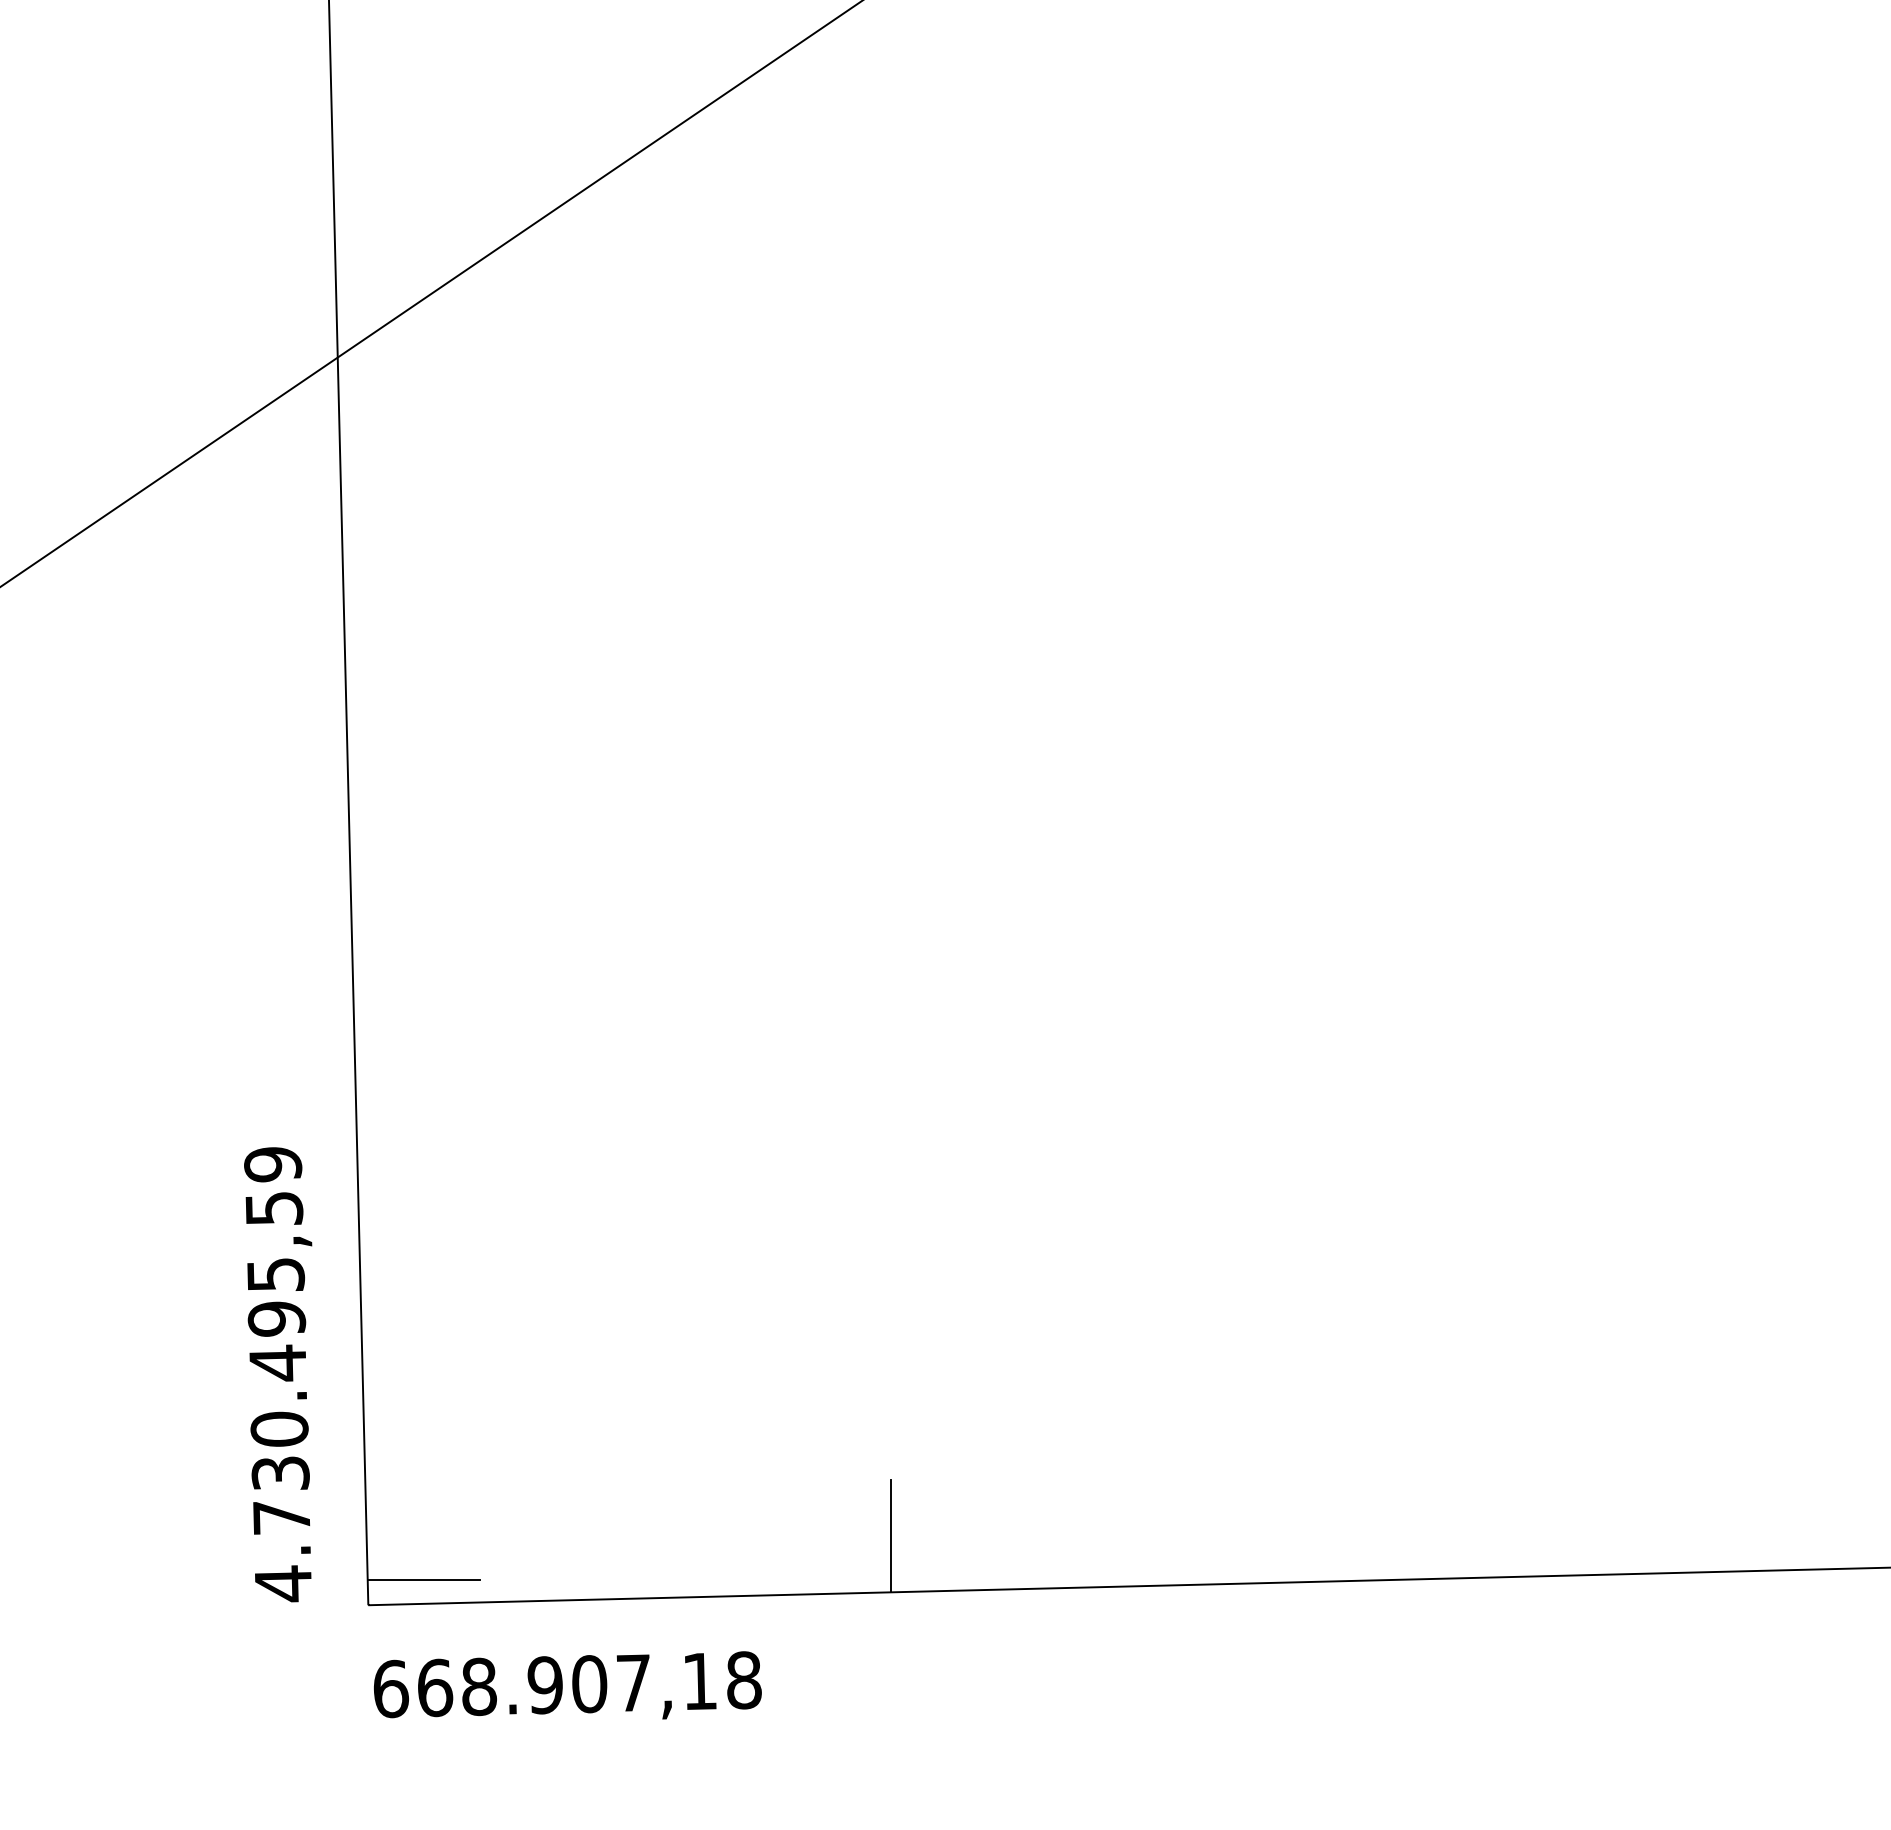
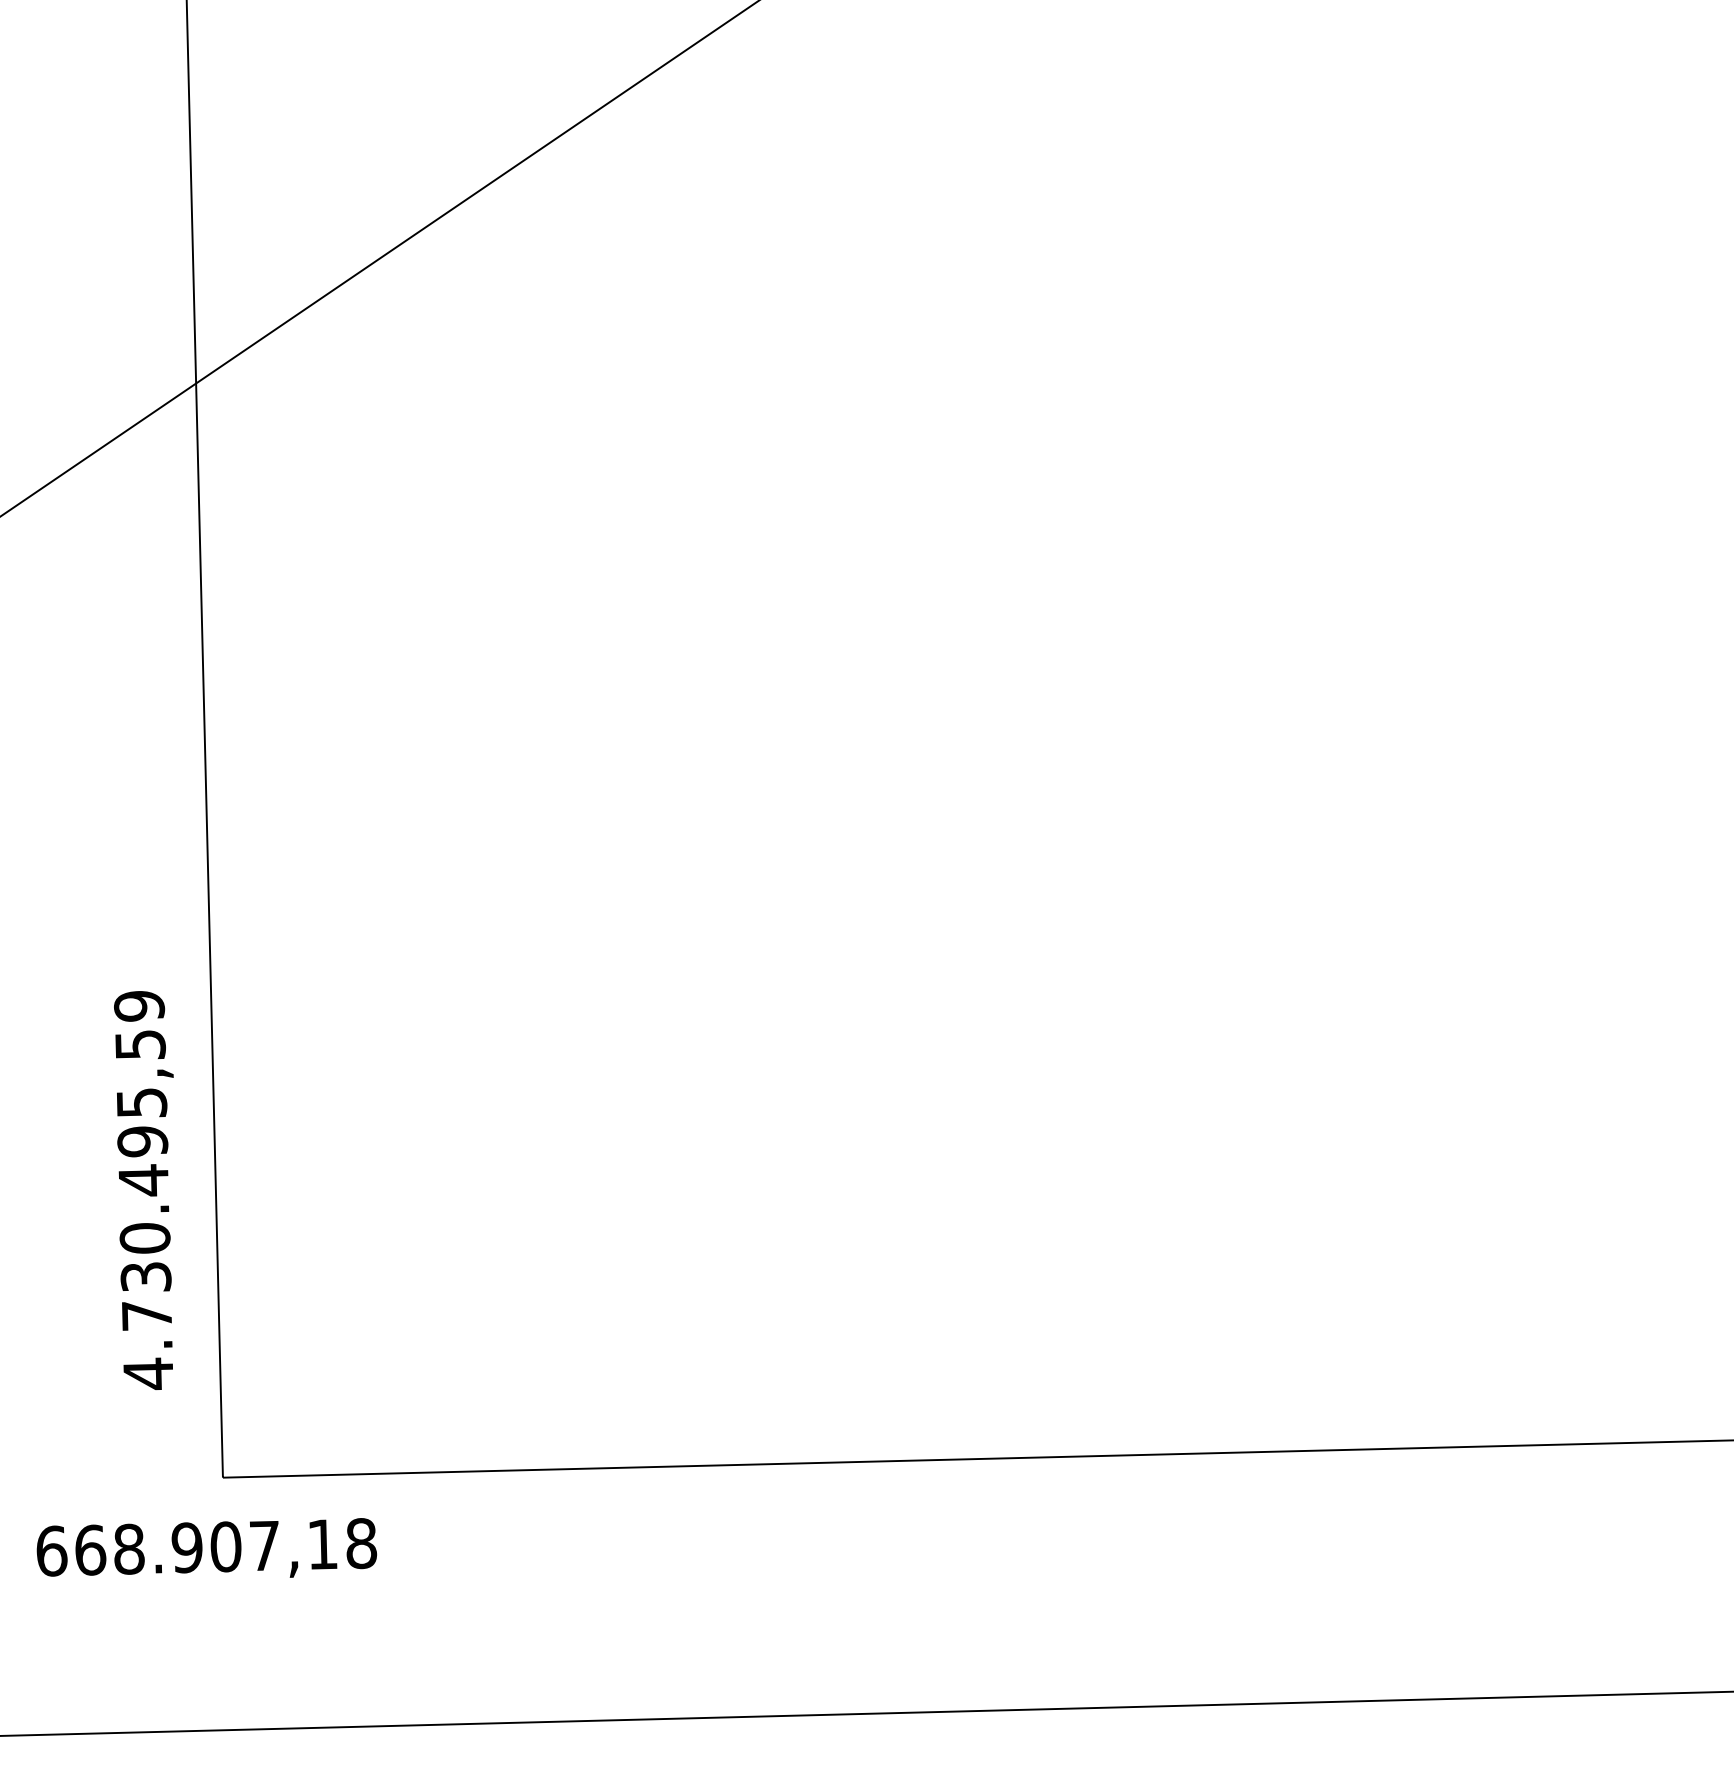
text: (277, 1374) -> (143, 1190), moved
line: (890, 1535) -> (680, 1416), removed
line: (423, 1579) -> (271, 1455), removed
text: (567, 1684) -> (206, 1547), moved

